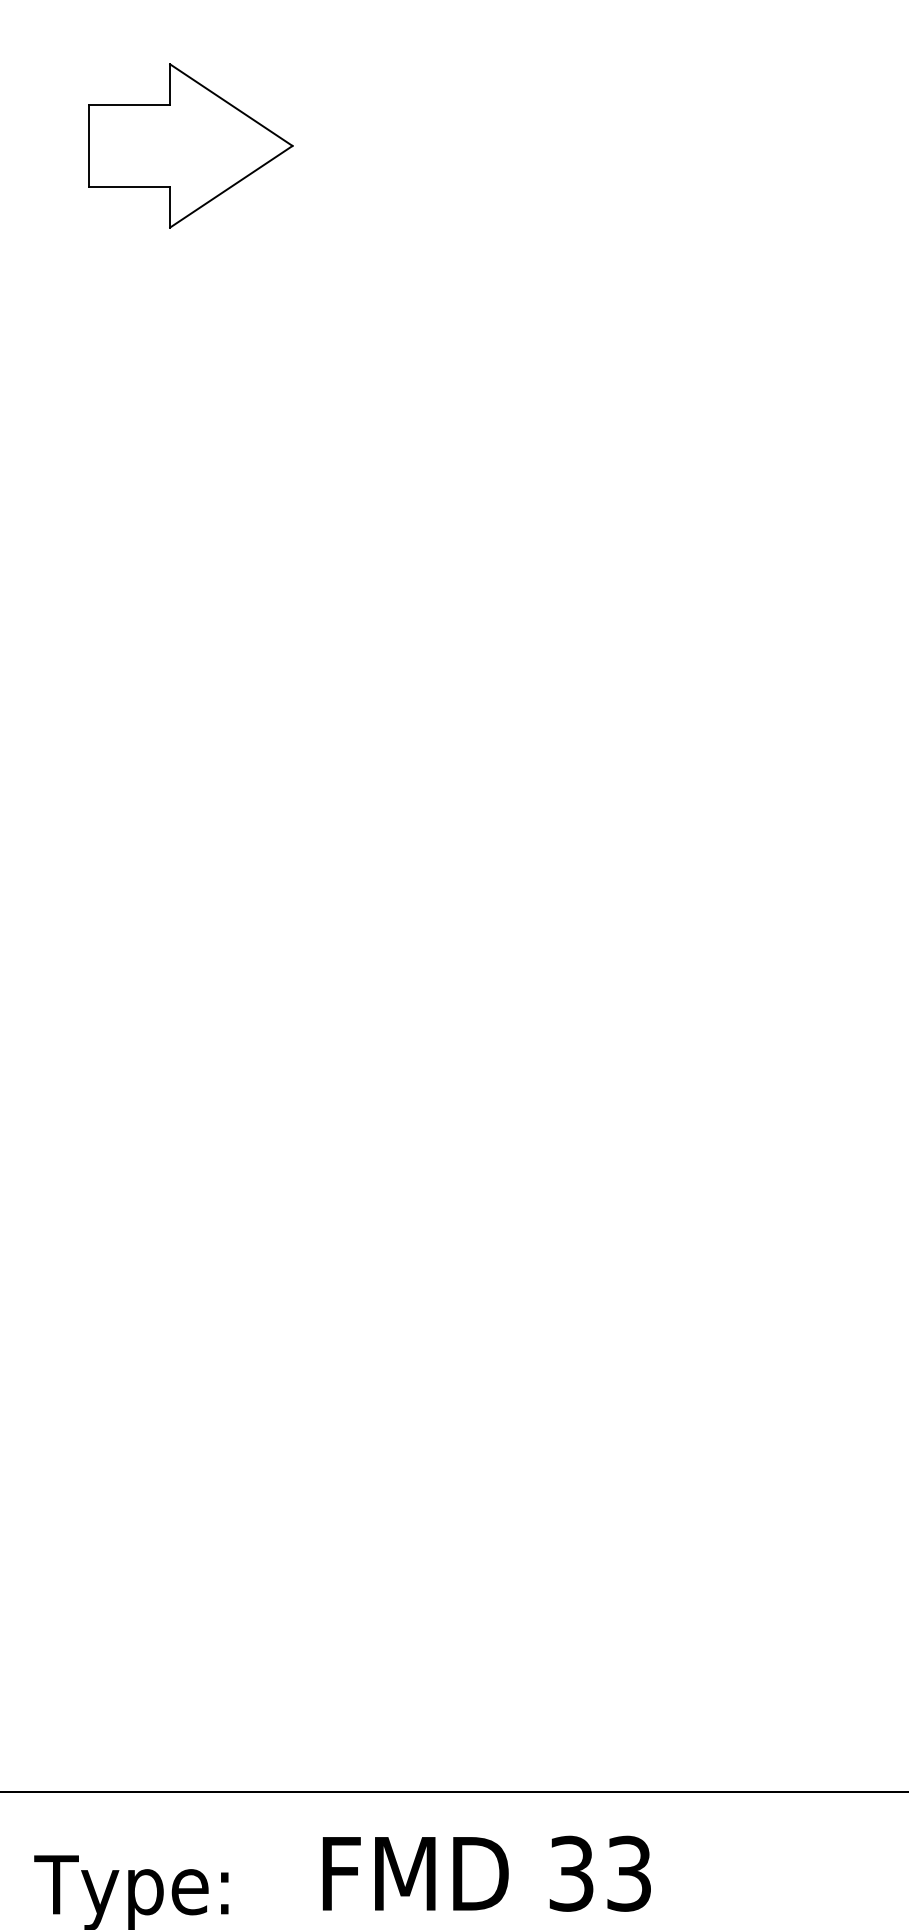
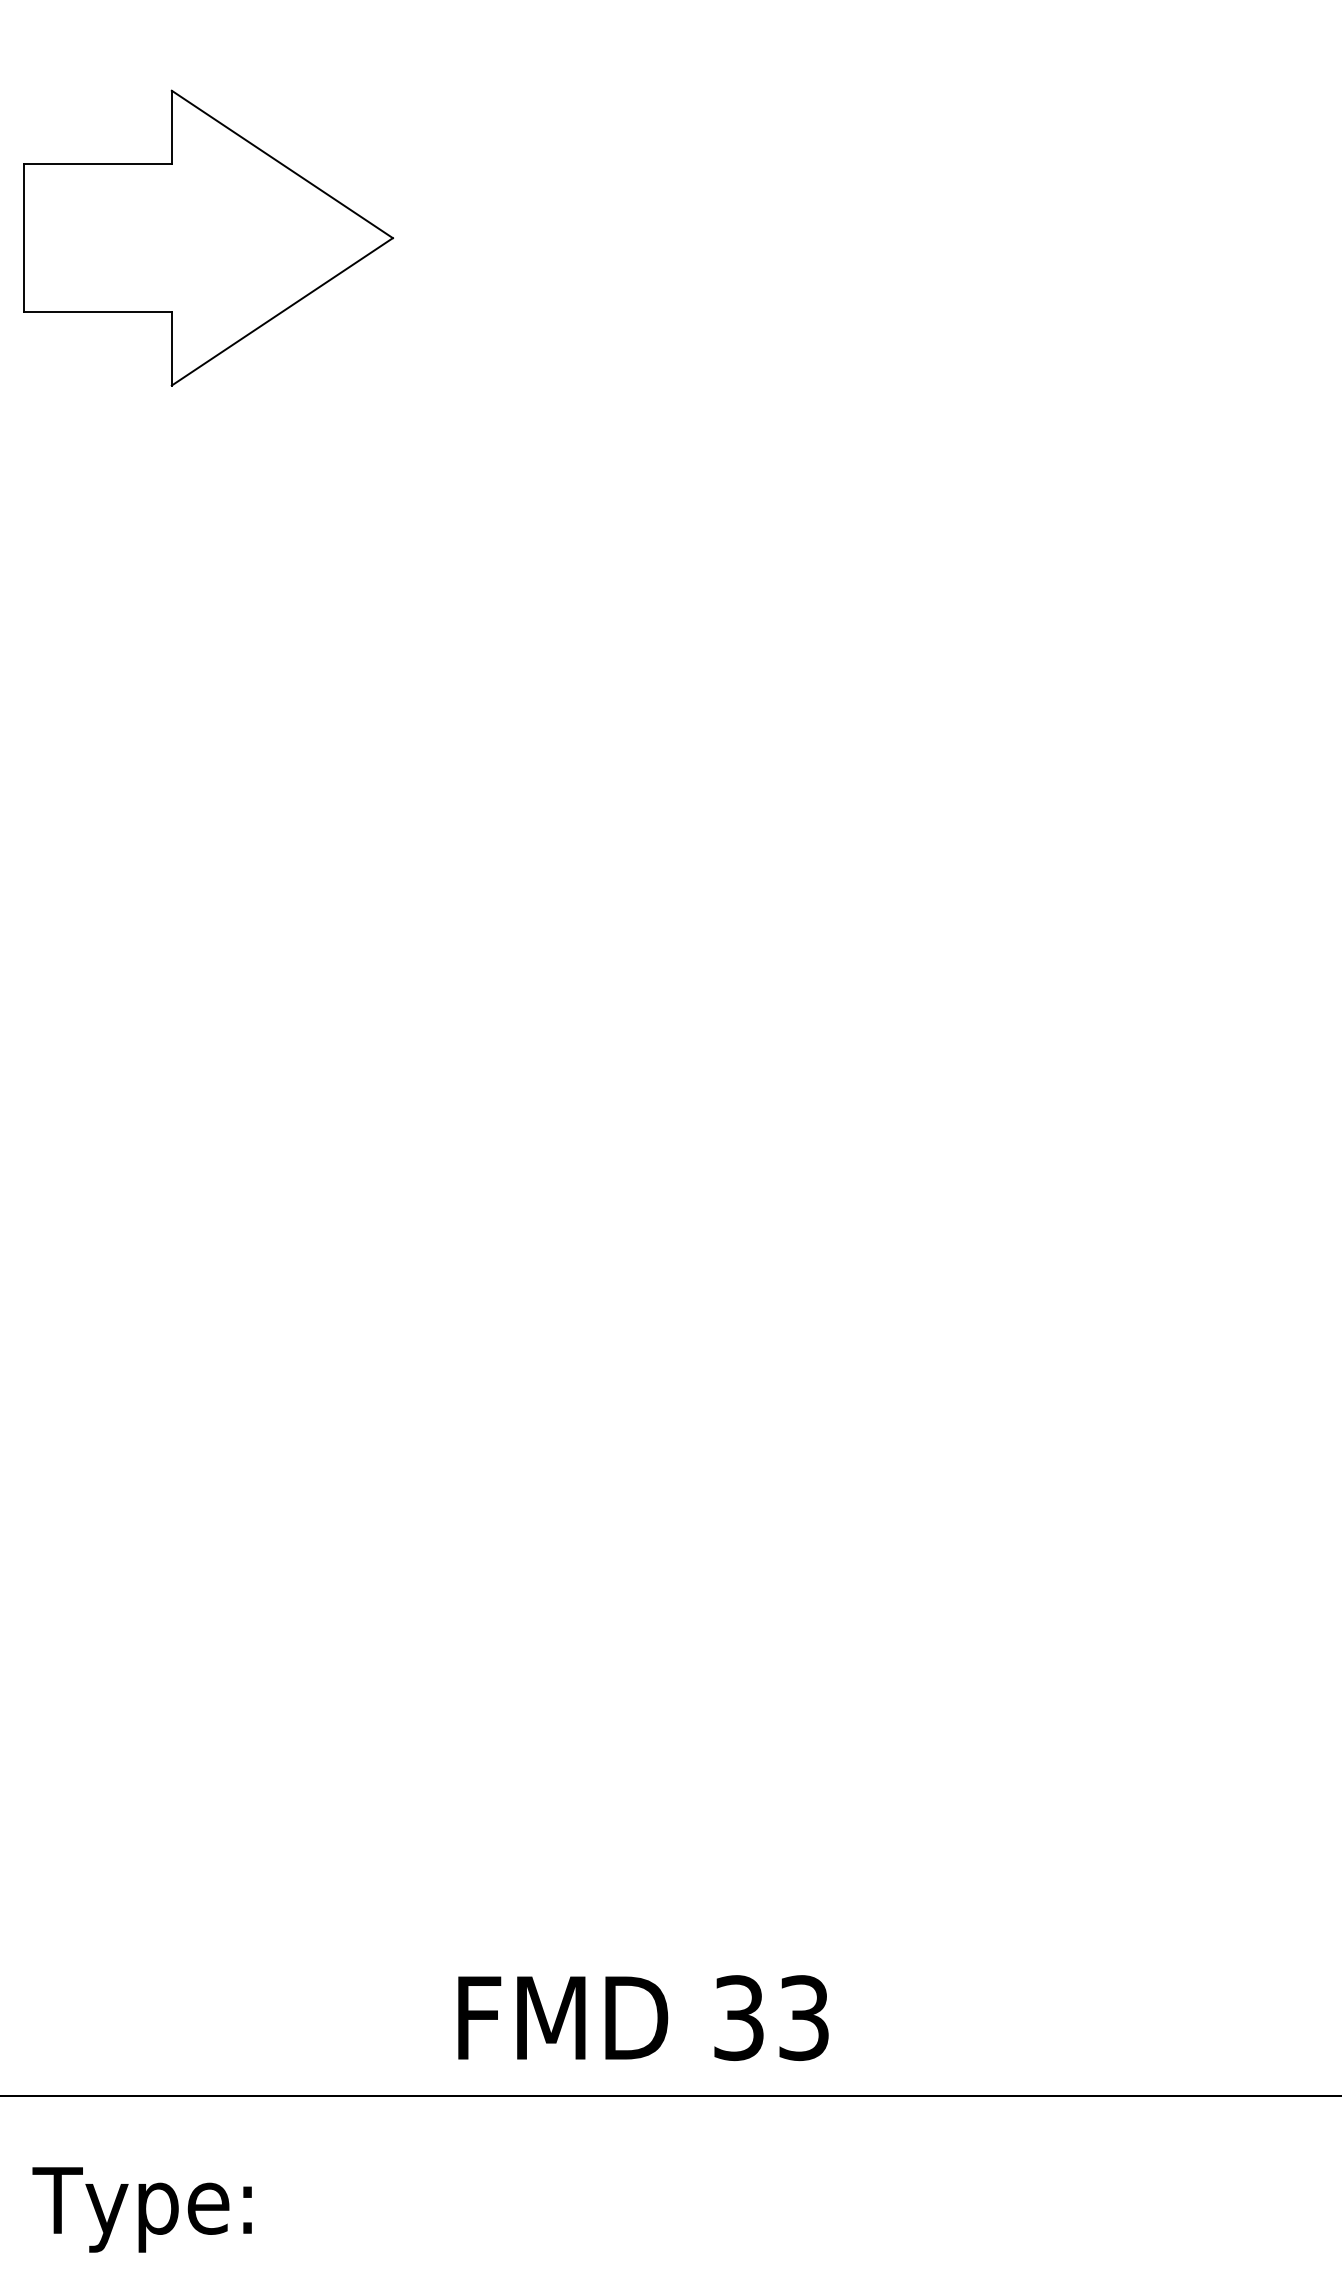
part: (191, 145) -> (209, 237), size x1.6
text: (486, 1873) -> (643, 2017), moved

